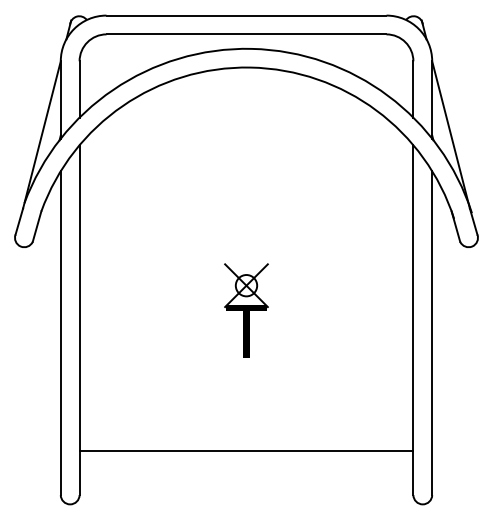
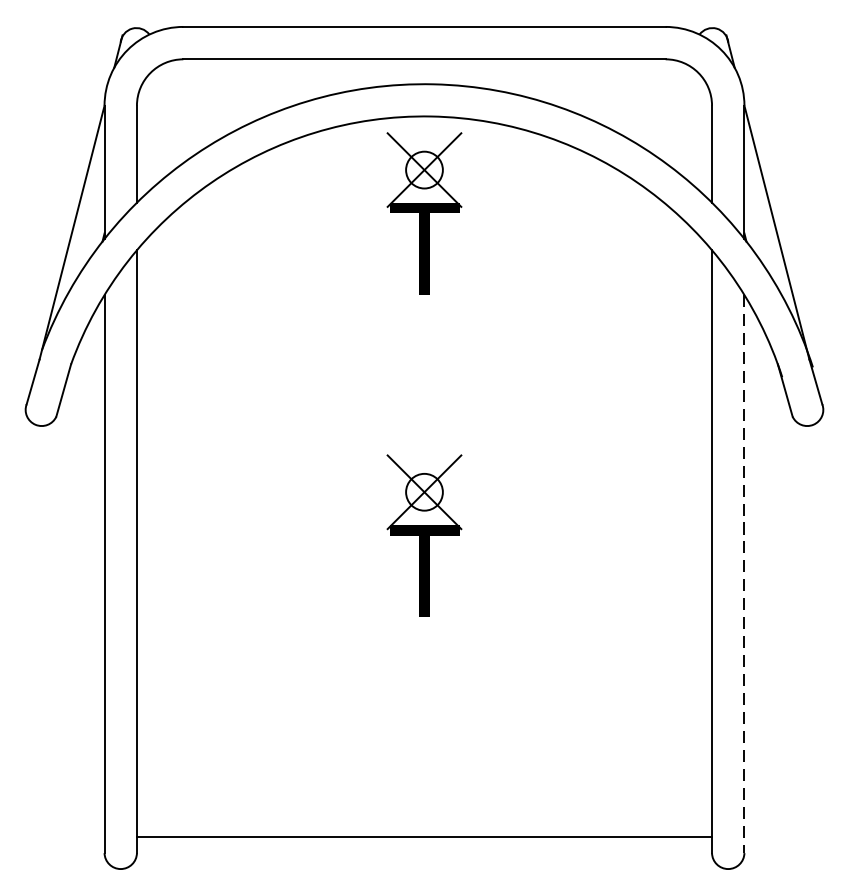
part: (246, 123) -> (424, 212), added
line: (432, 333) -> (744, 574), solid -> dashed
line: (246, 450) -> (424, 836), moved

